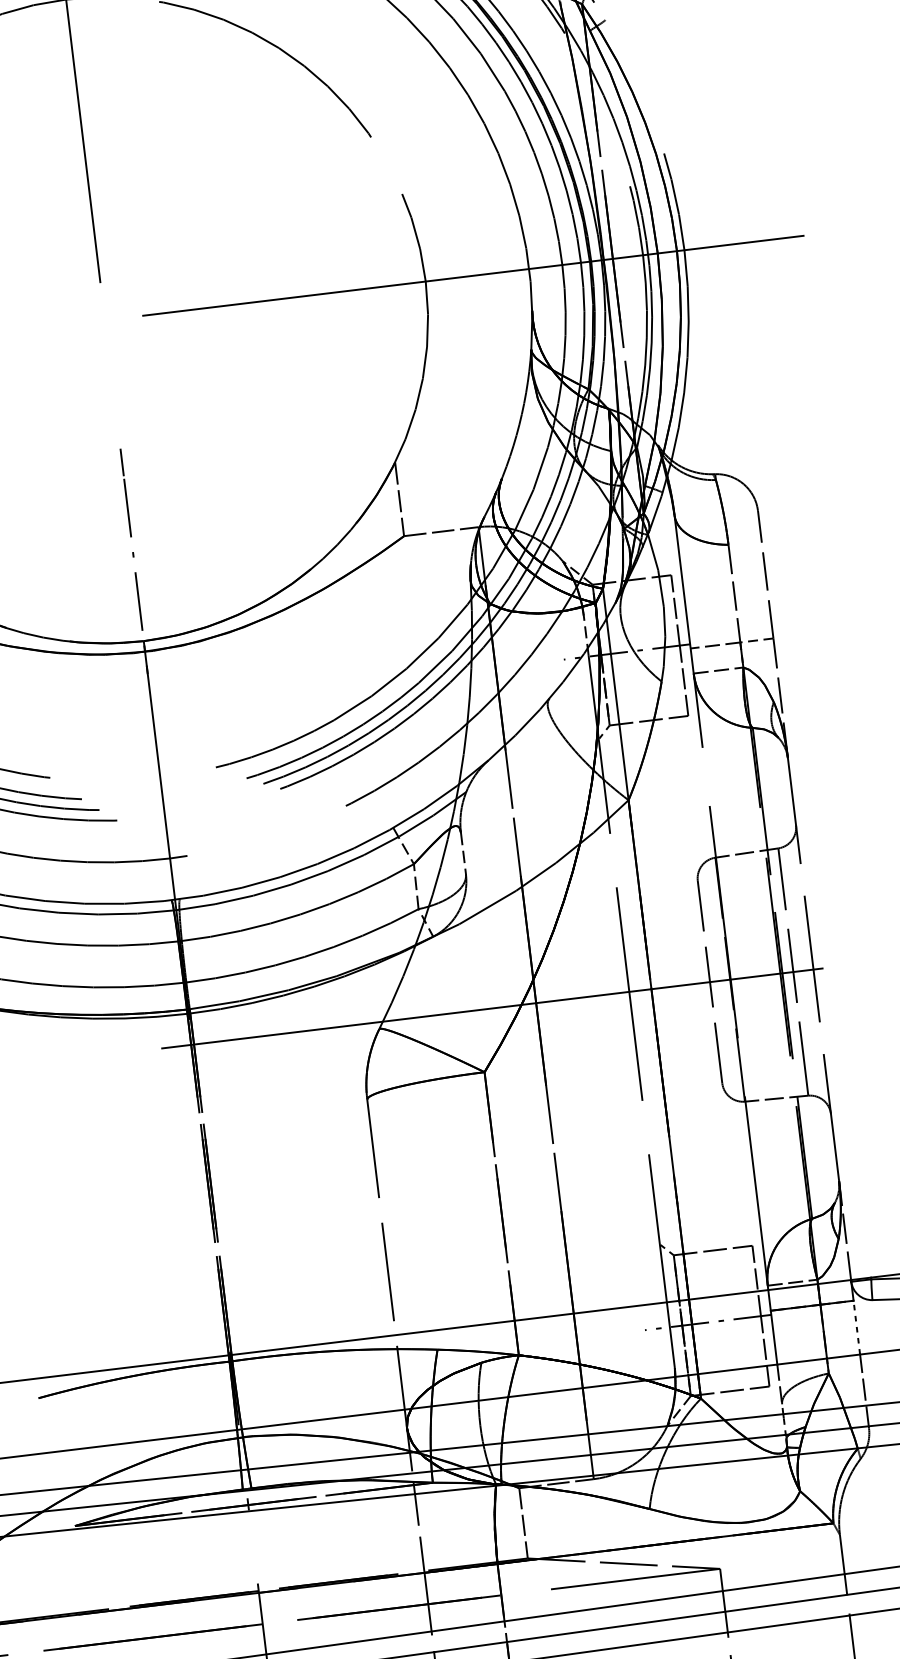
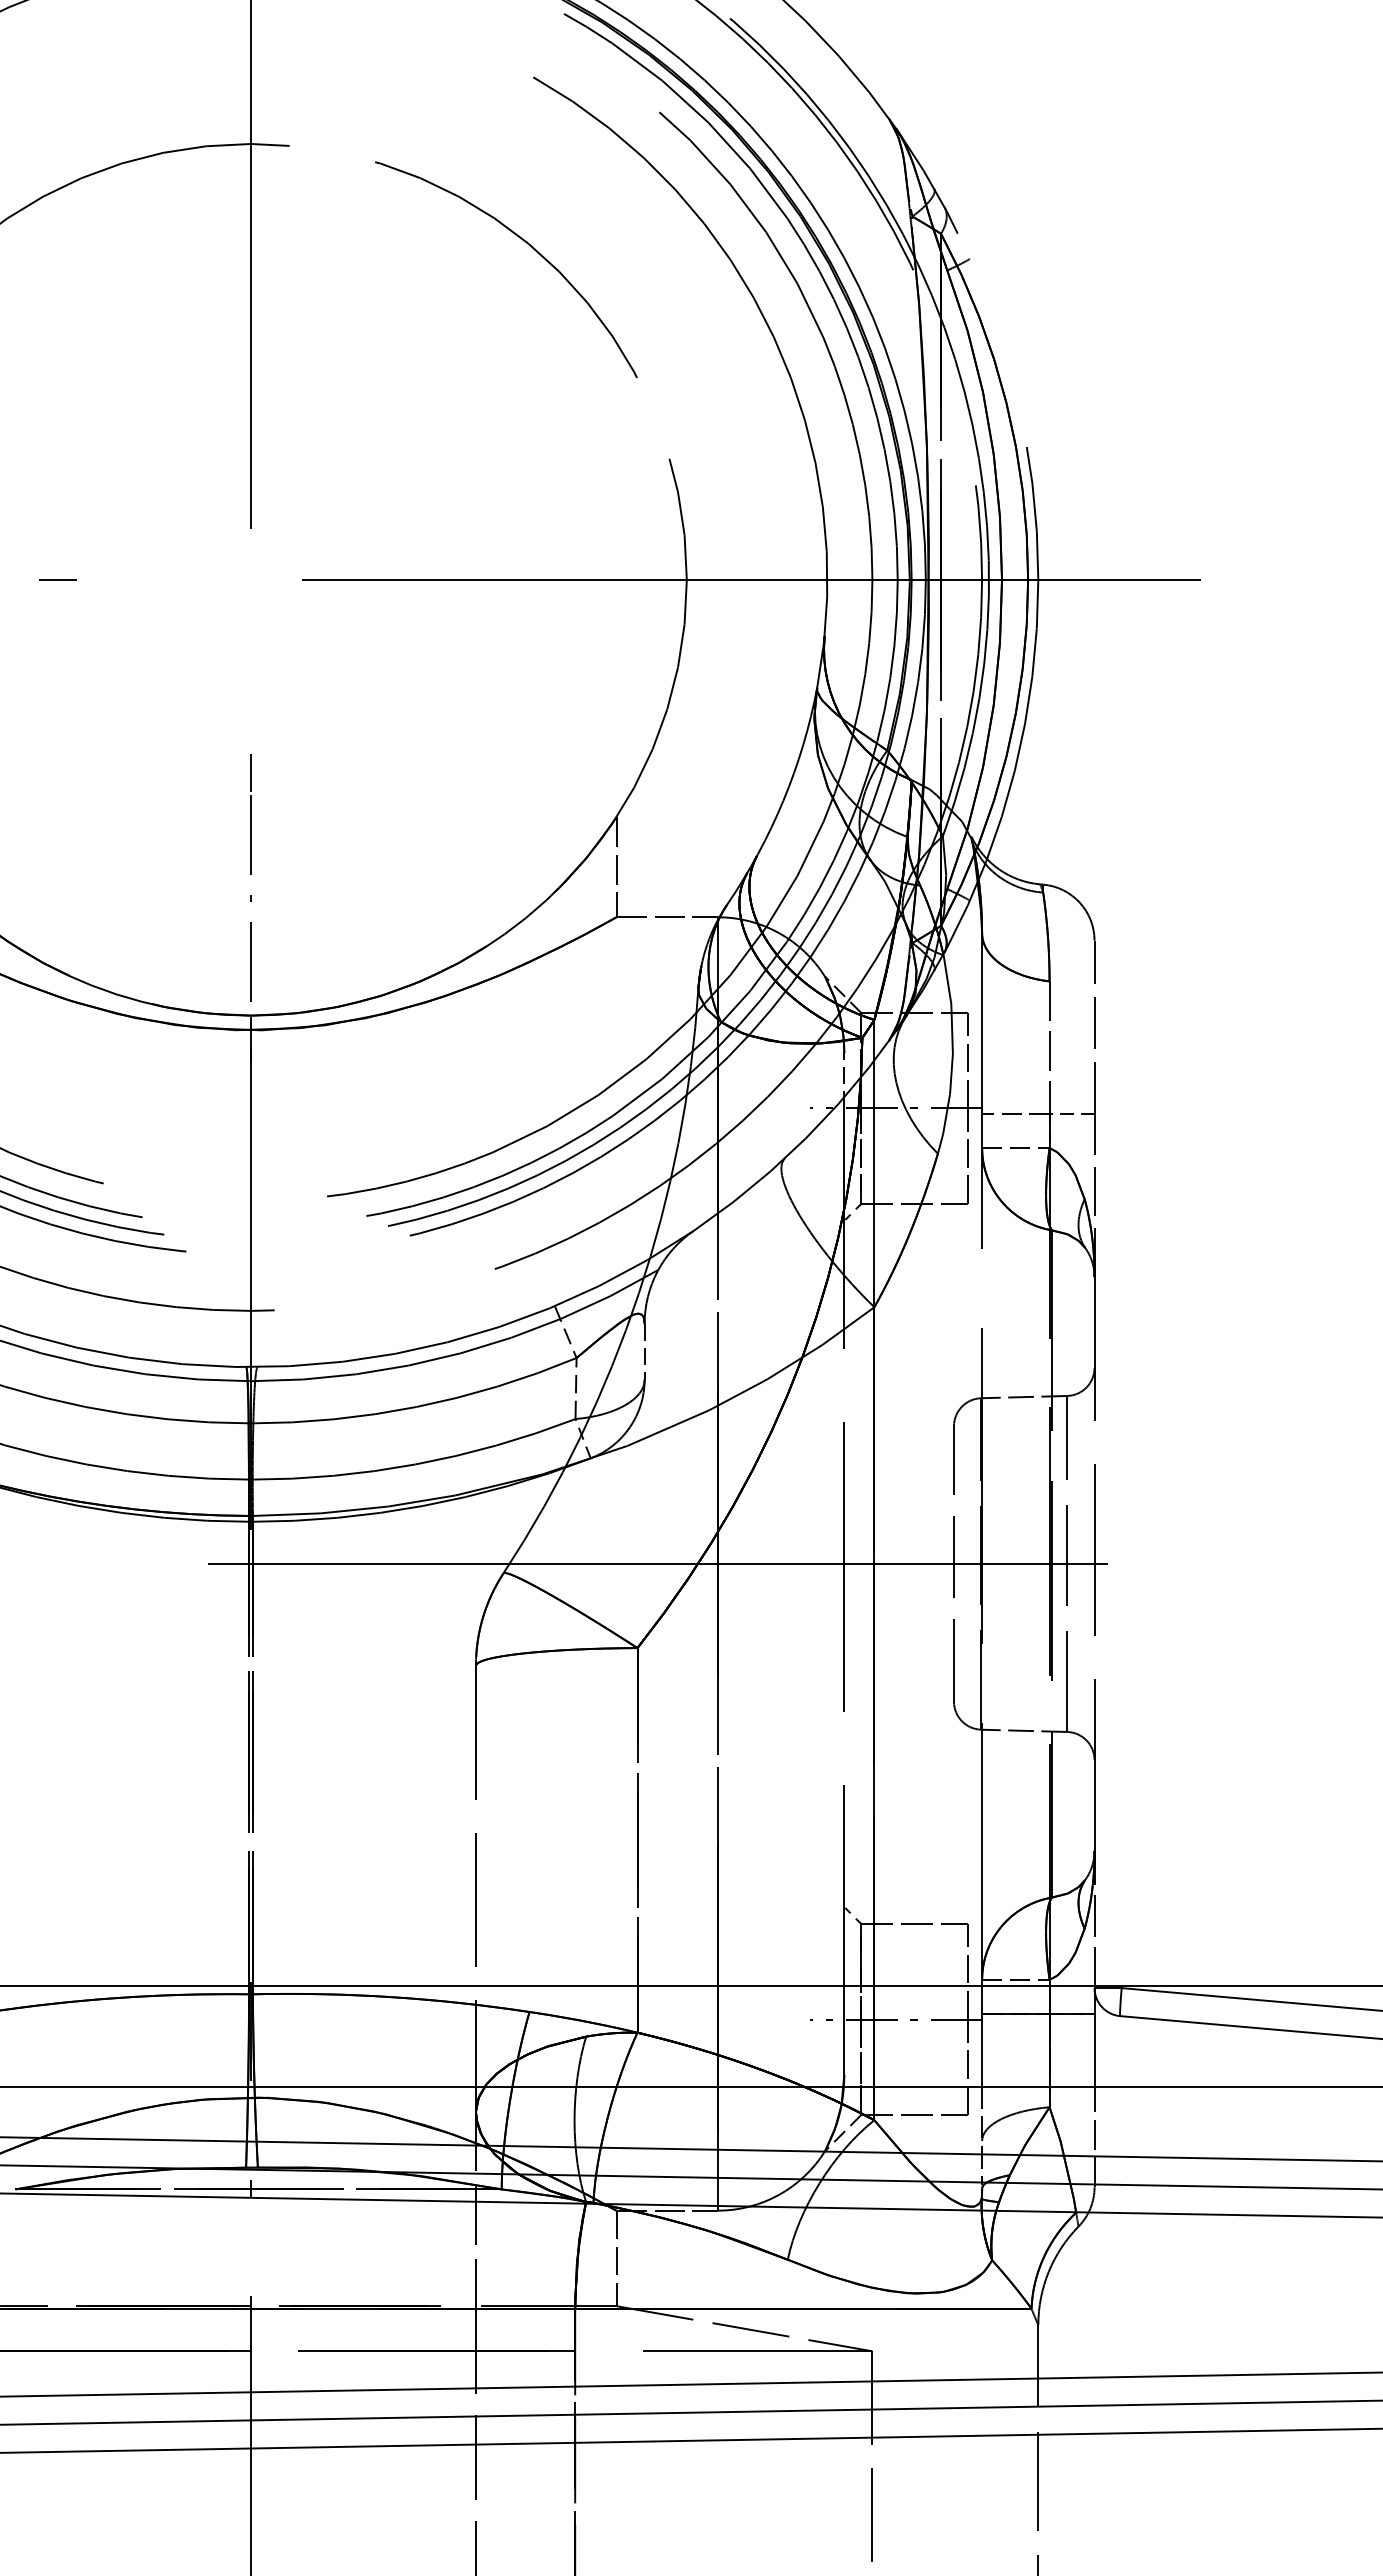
line: (856, 1327) -> (1094, 2050), dashed -> solid

